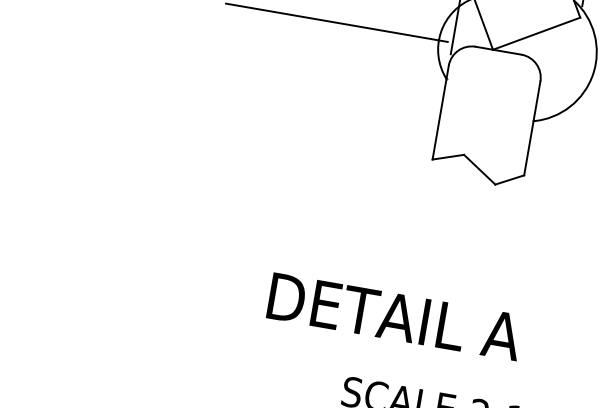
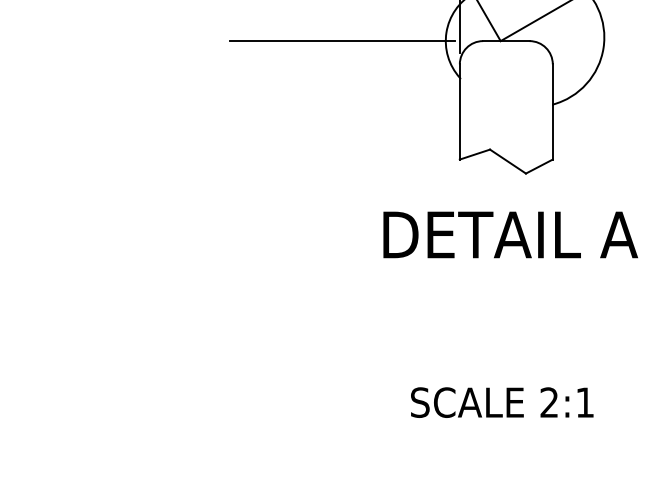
text: (395, 316) -> (510, 234), moved

